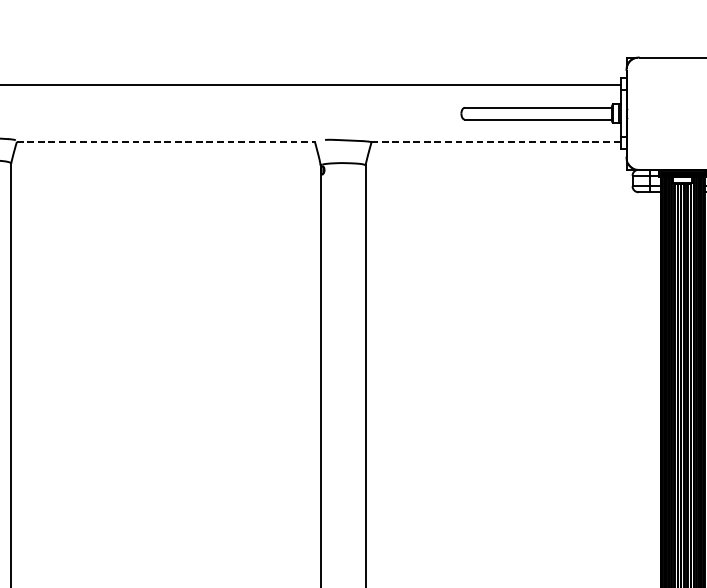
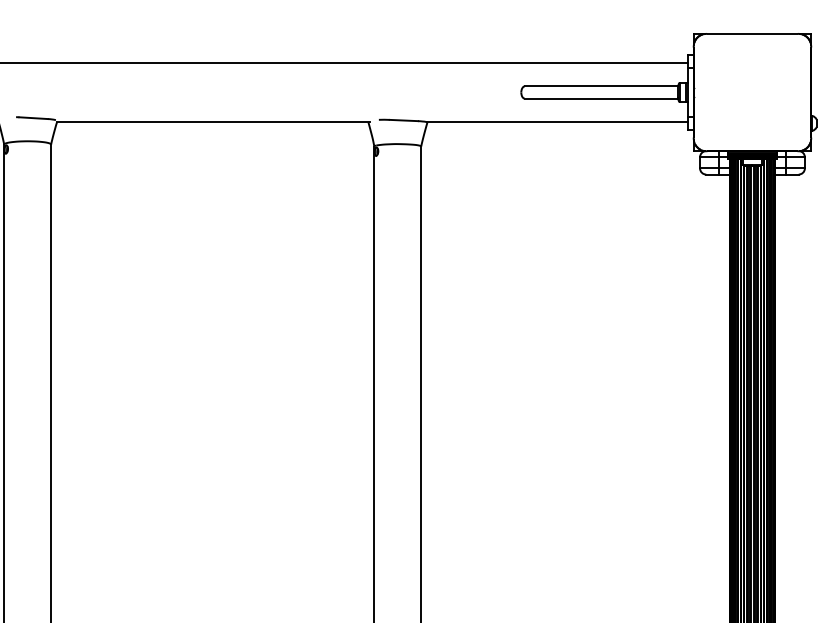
line: (166, 142) -> (213, 122), dashed -> solid
line: (496, 142) -> (557, 122), dashed -> solid

